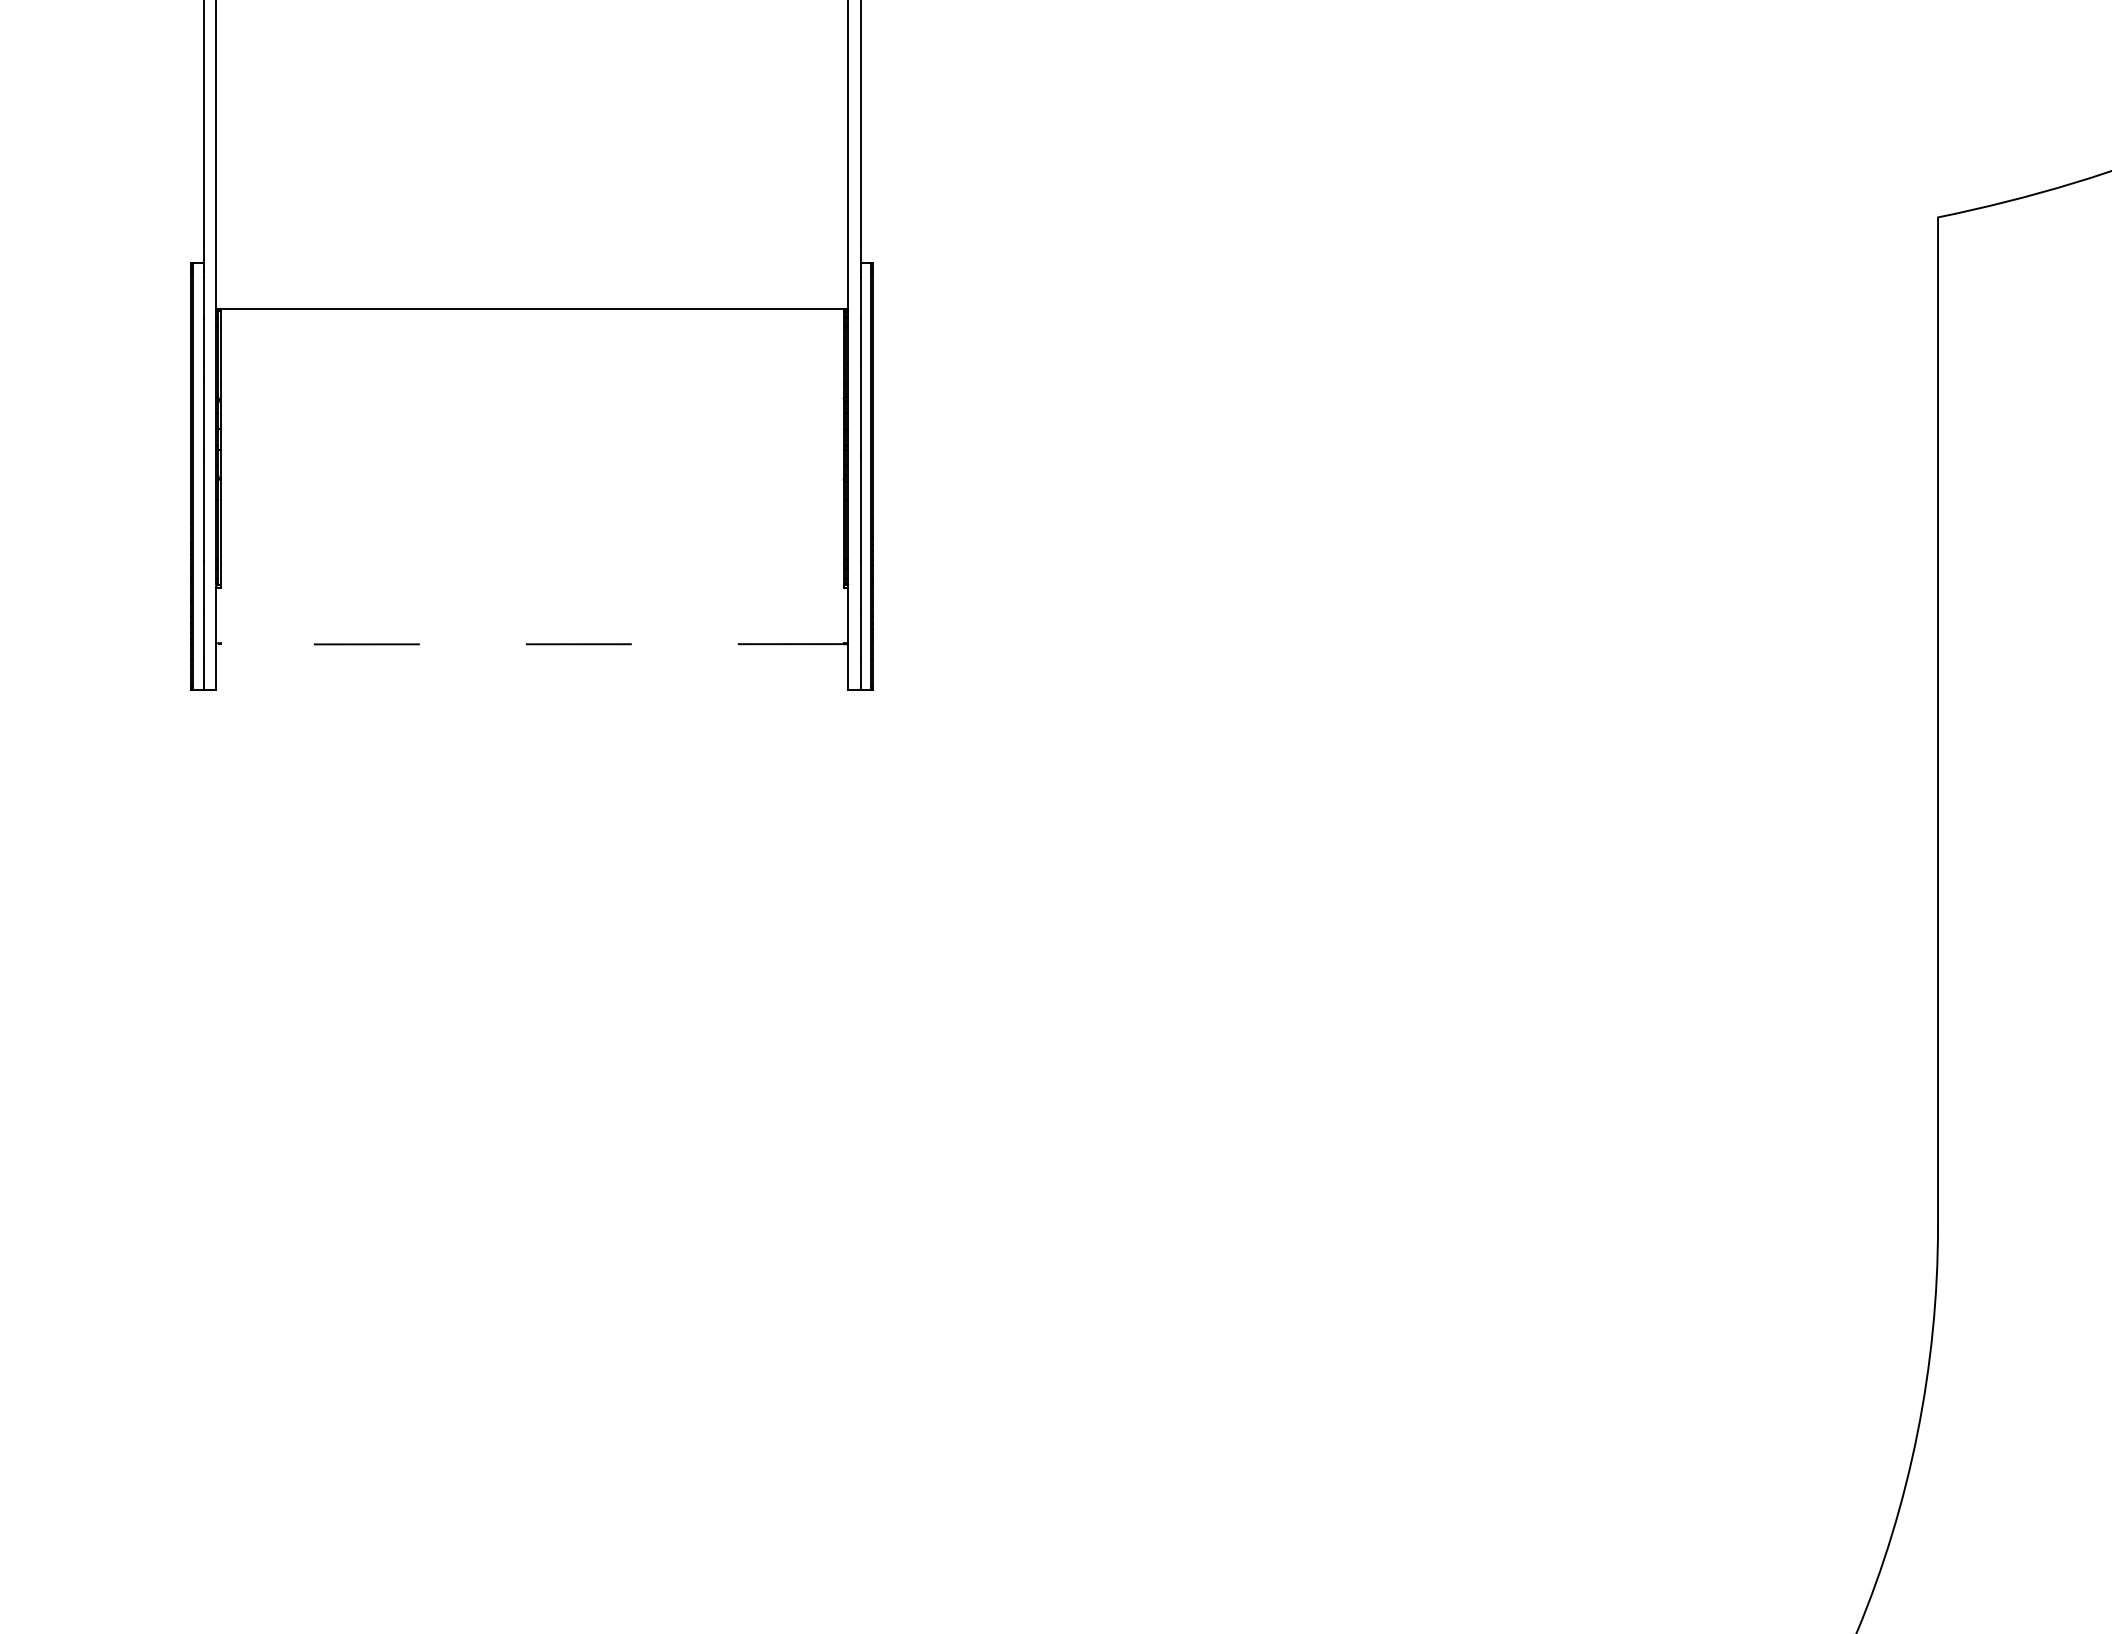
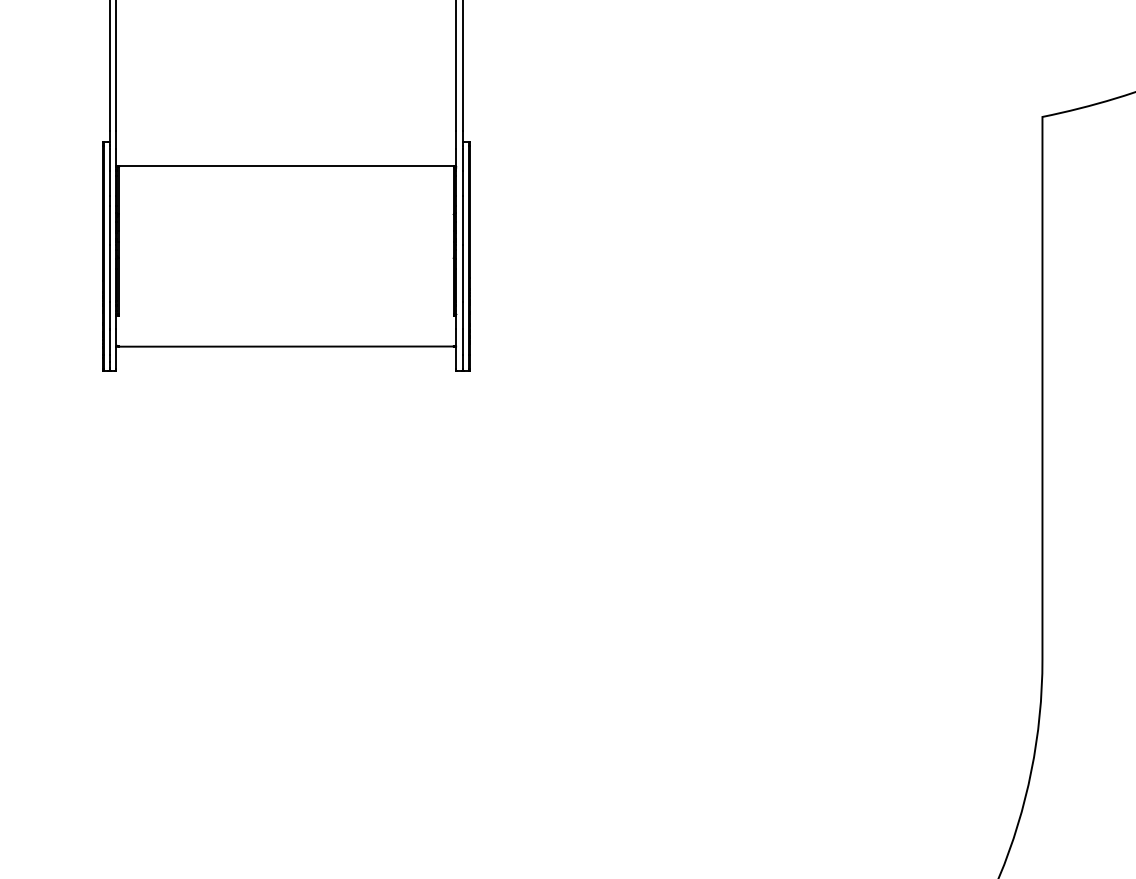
line: (530, 644) -> (285, 346), dashed -> solid

